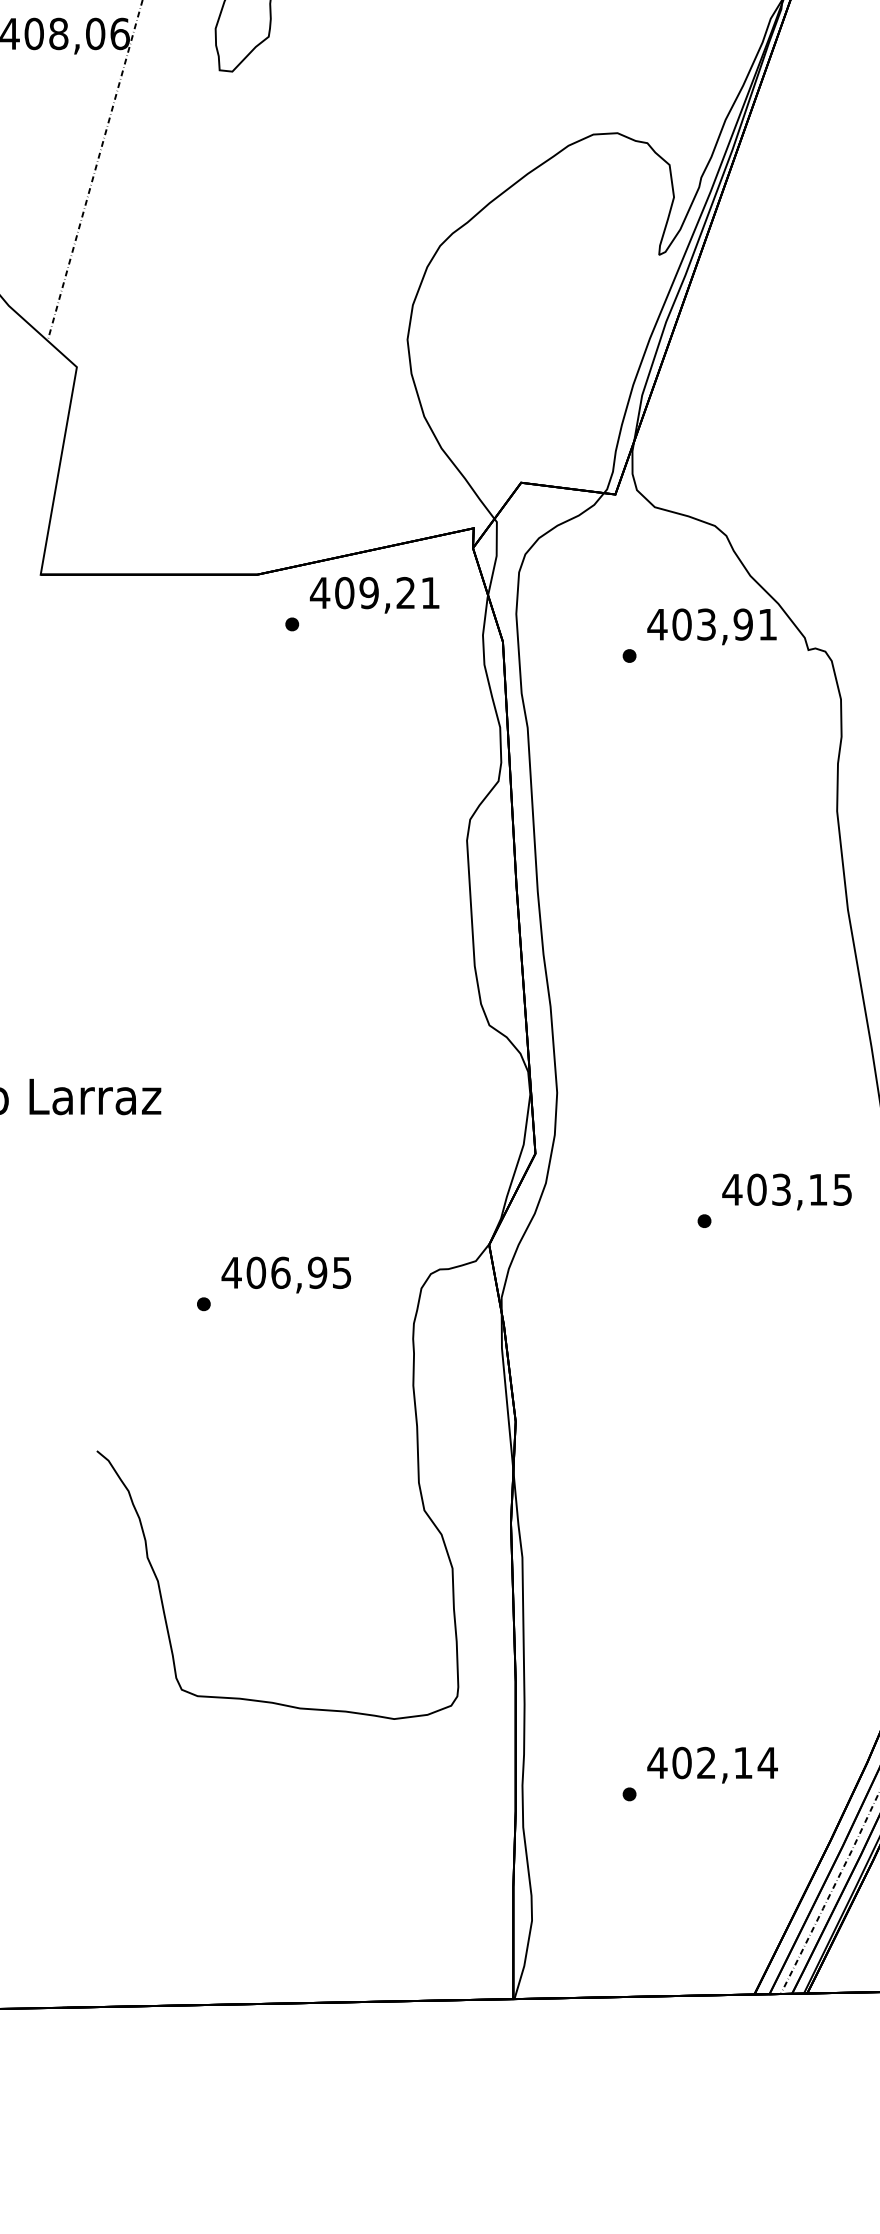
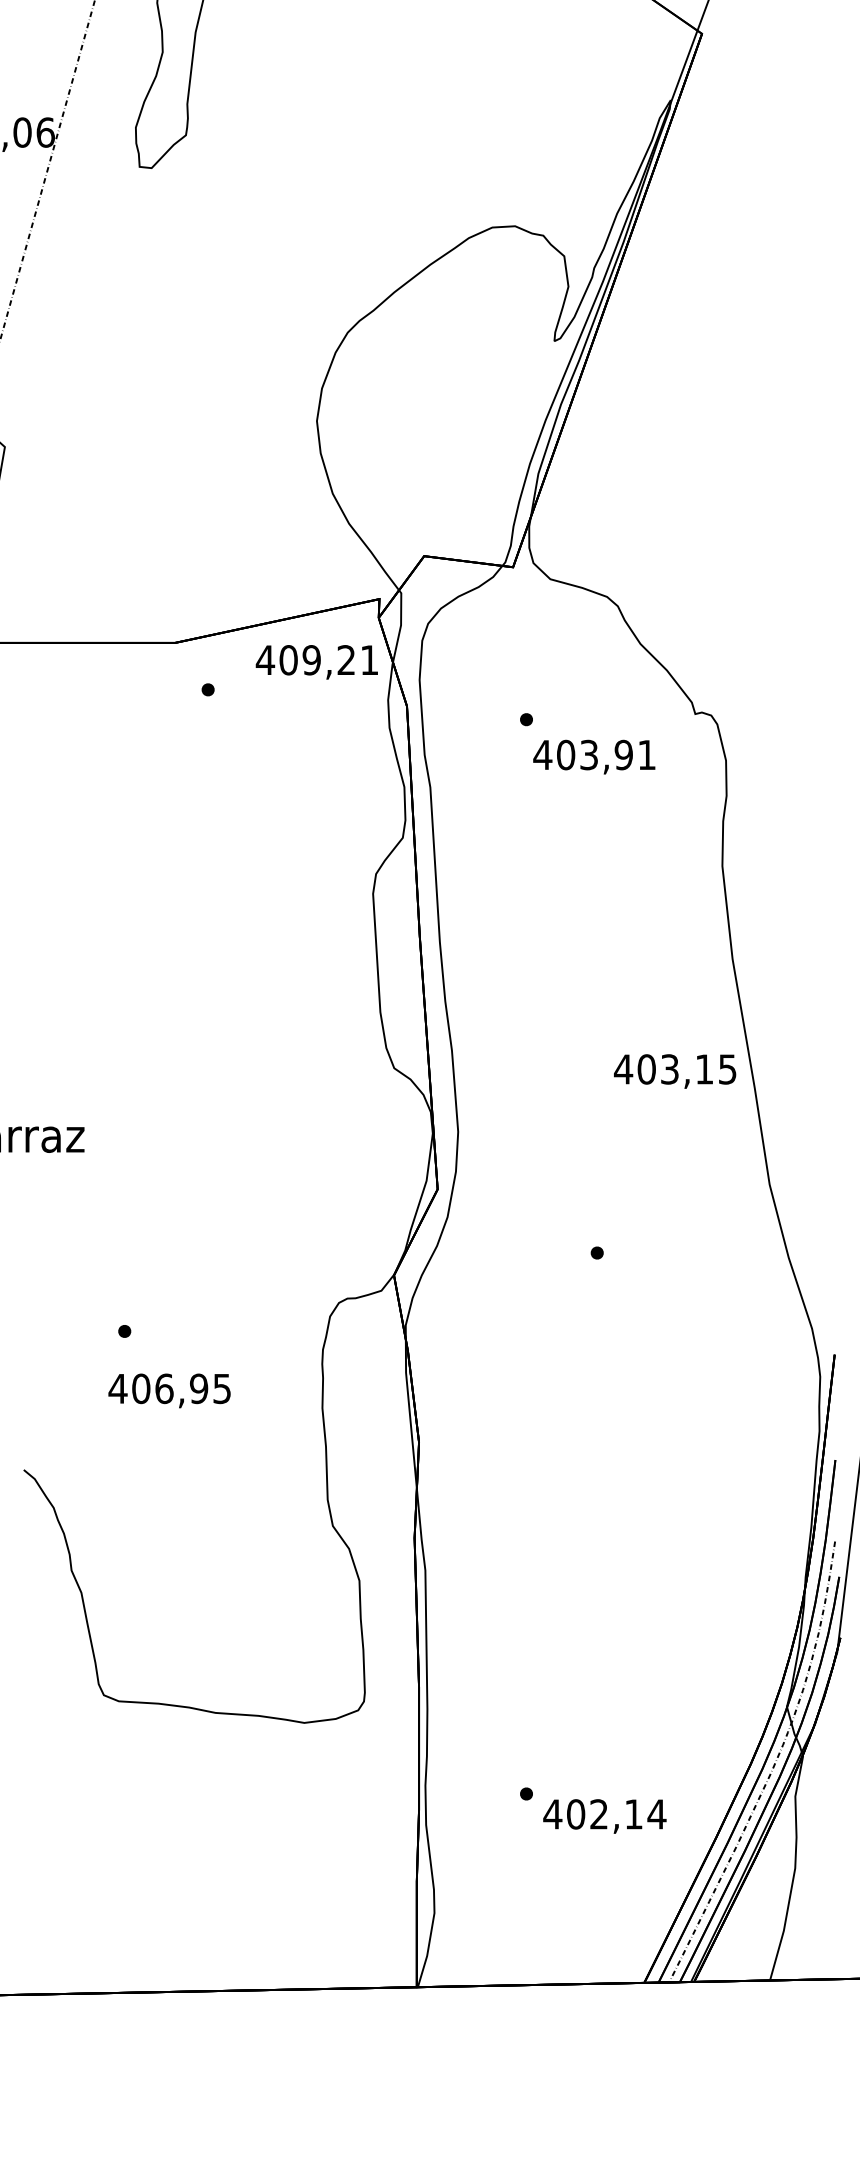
text: (374, 595) -> (316, 662), moved
text: (712, 626) -> (594, 756), moved
text: (787, 1191) -> (675, 1071), moved
text: (286, 1274) -> (169, 1390), moved
text: (712, 1765) -> (604, 1816), moved

